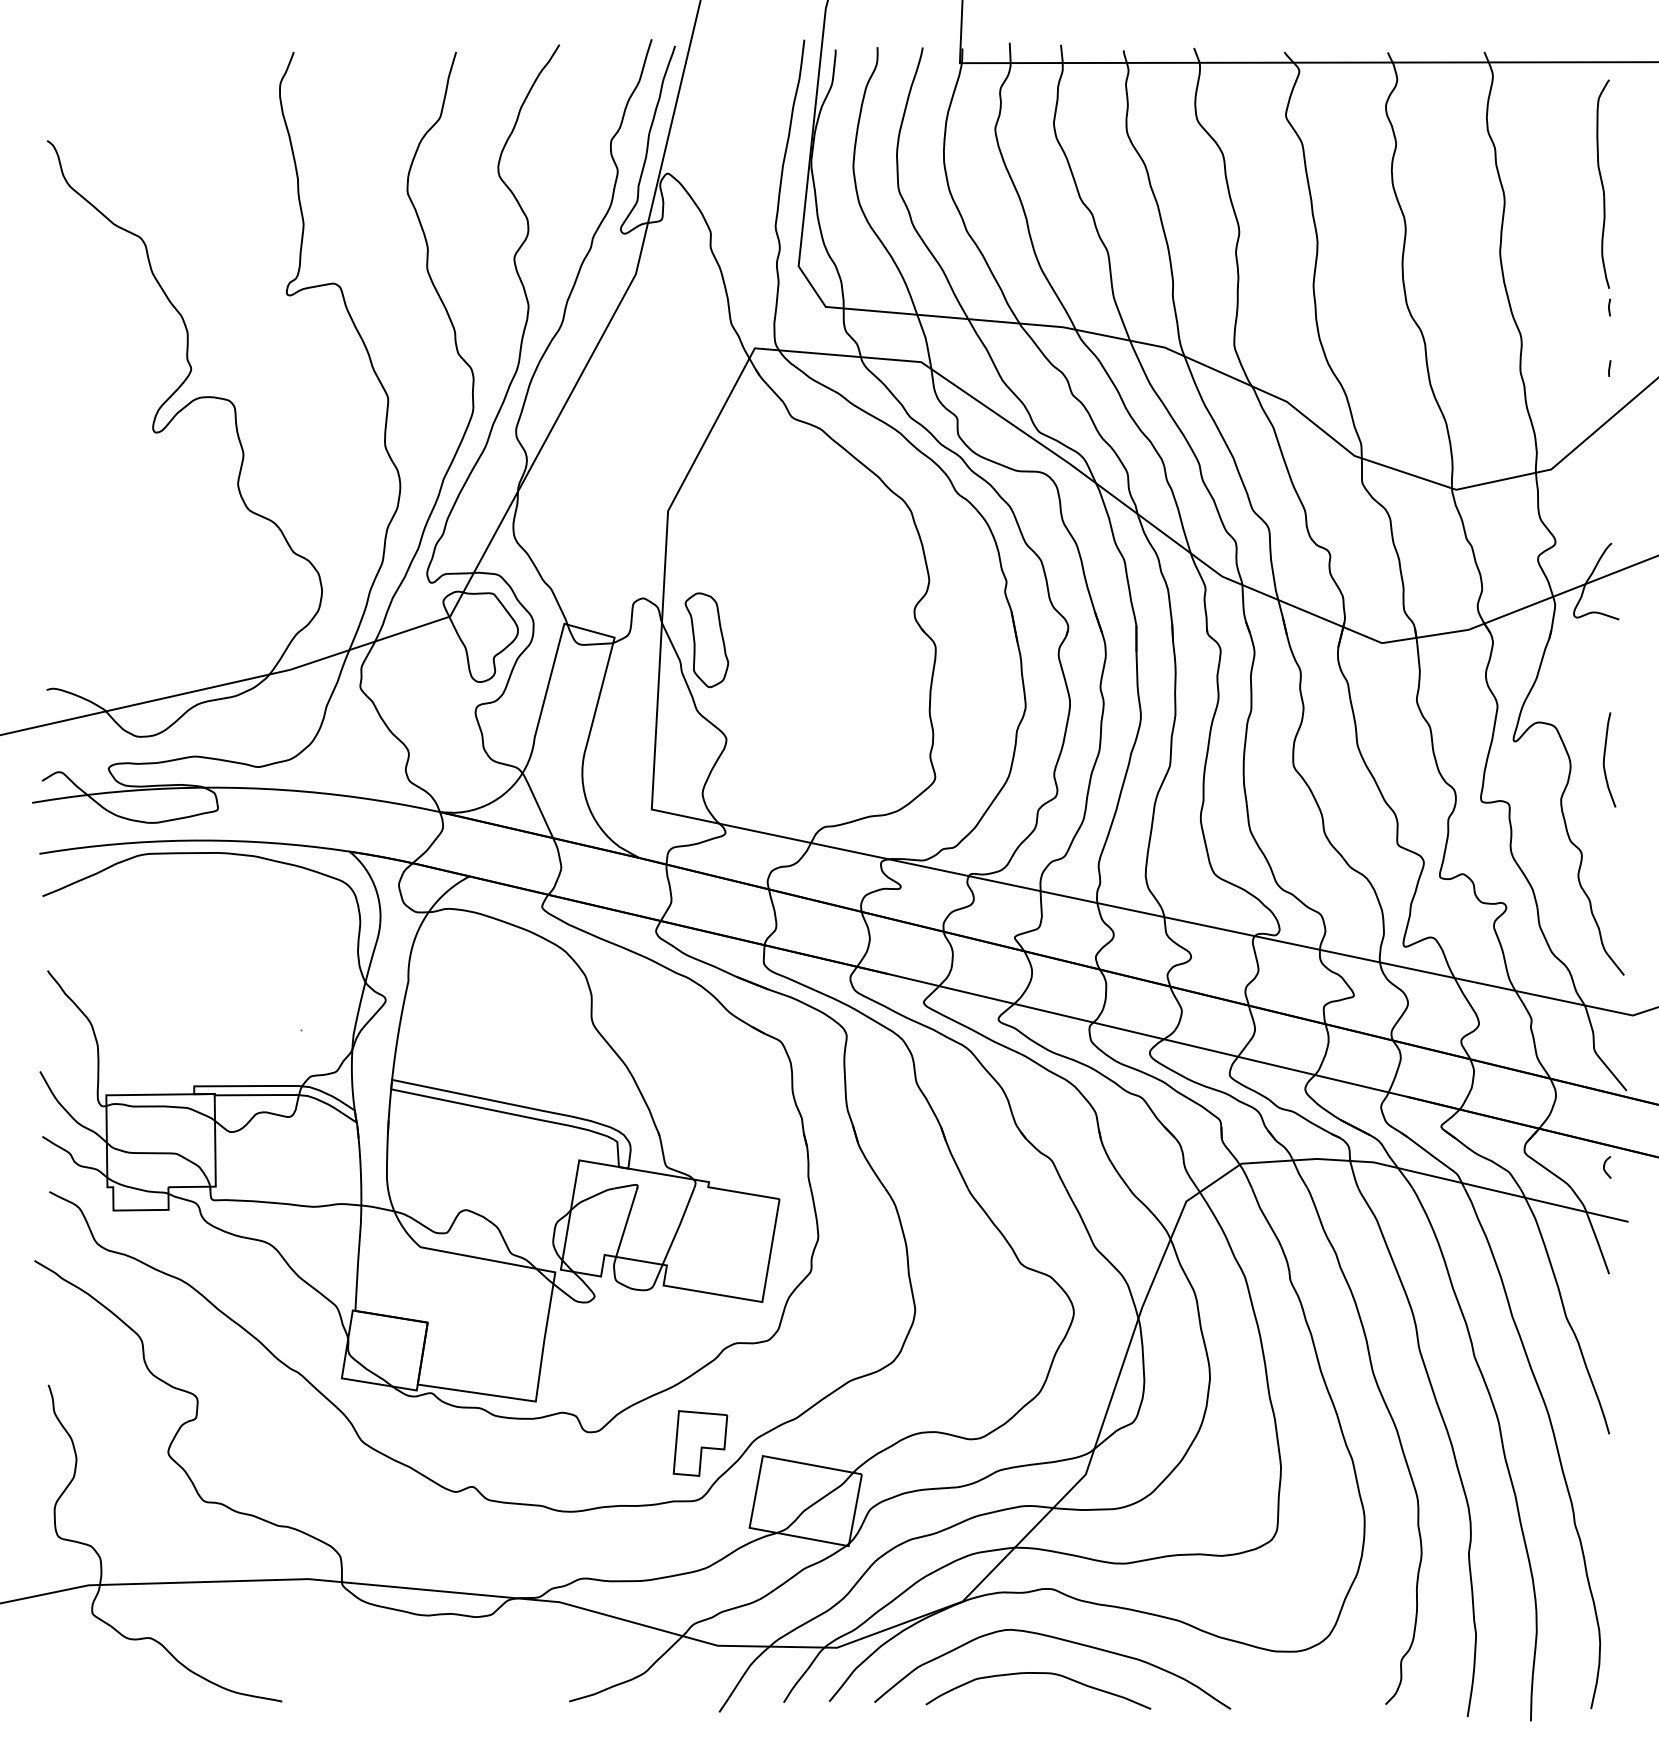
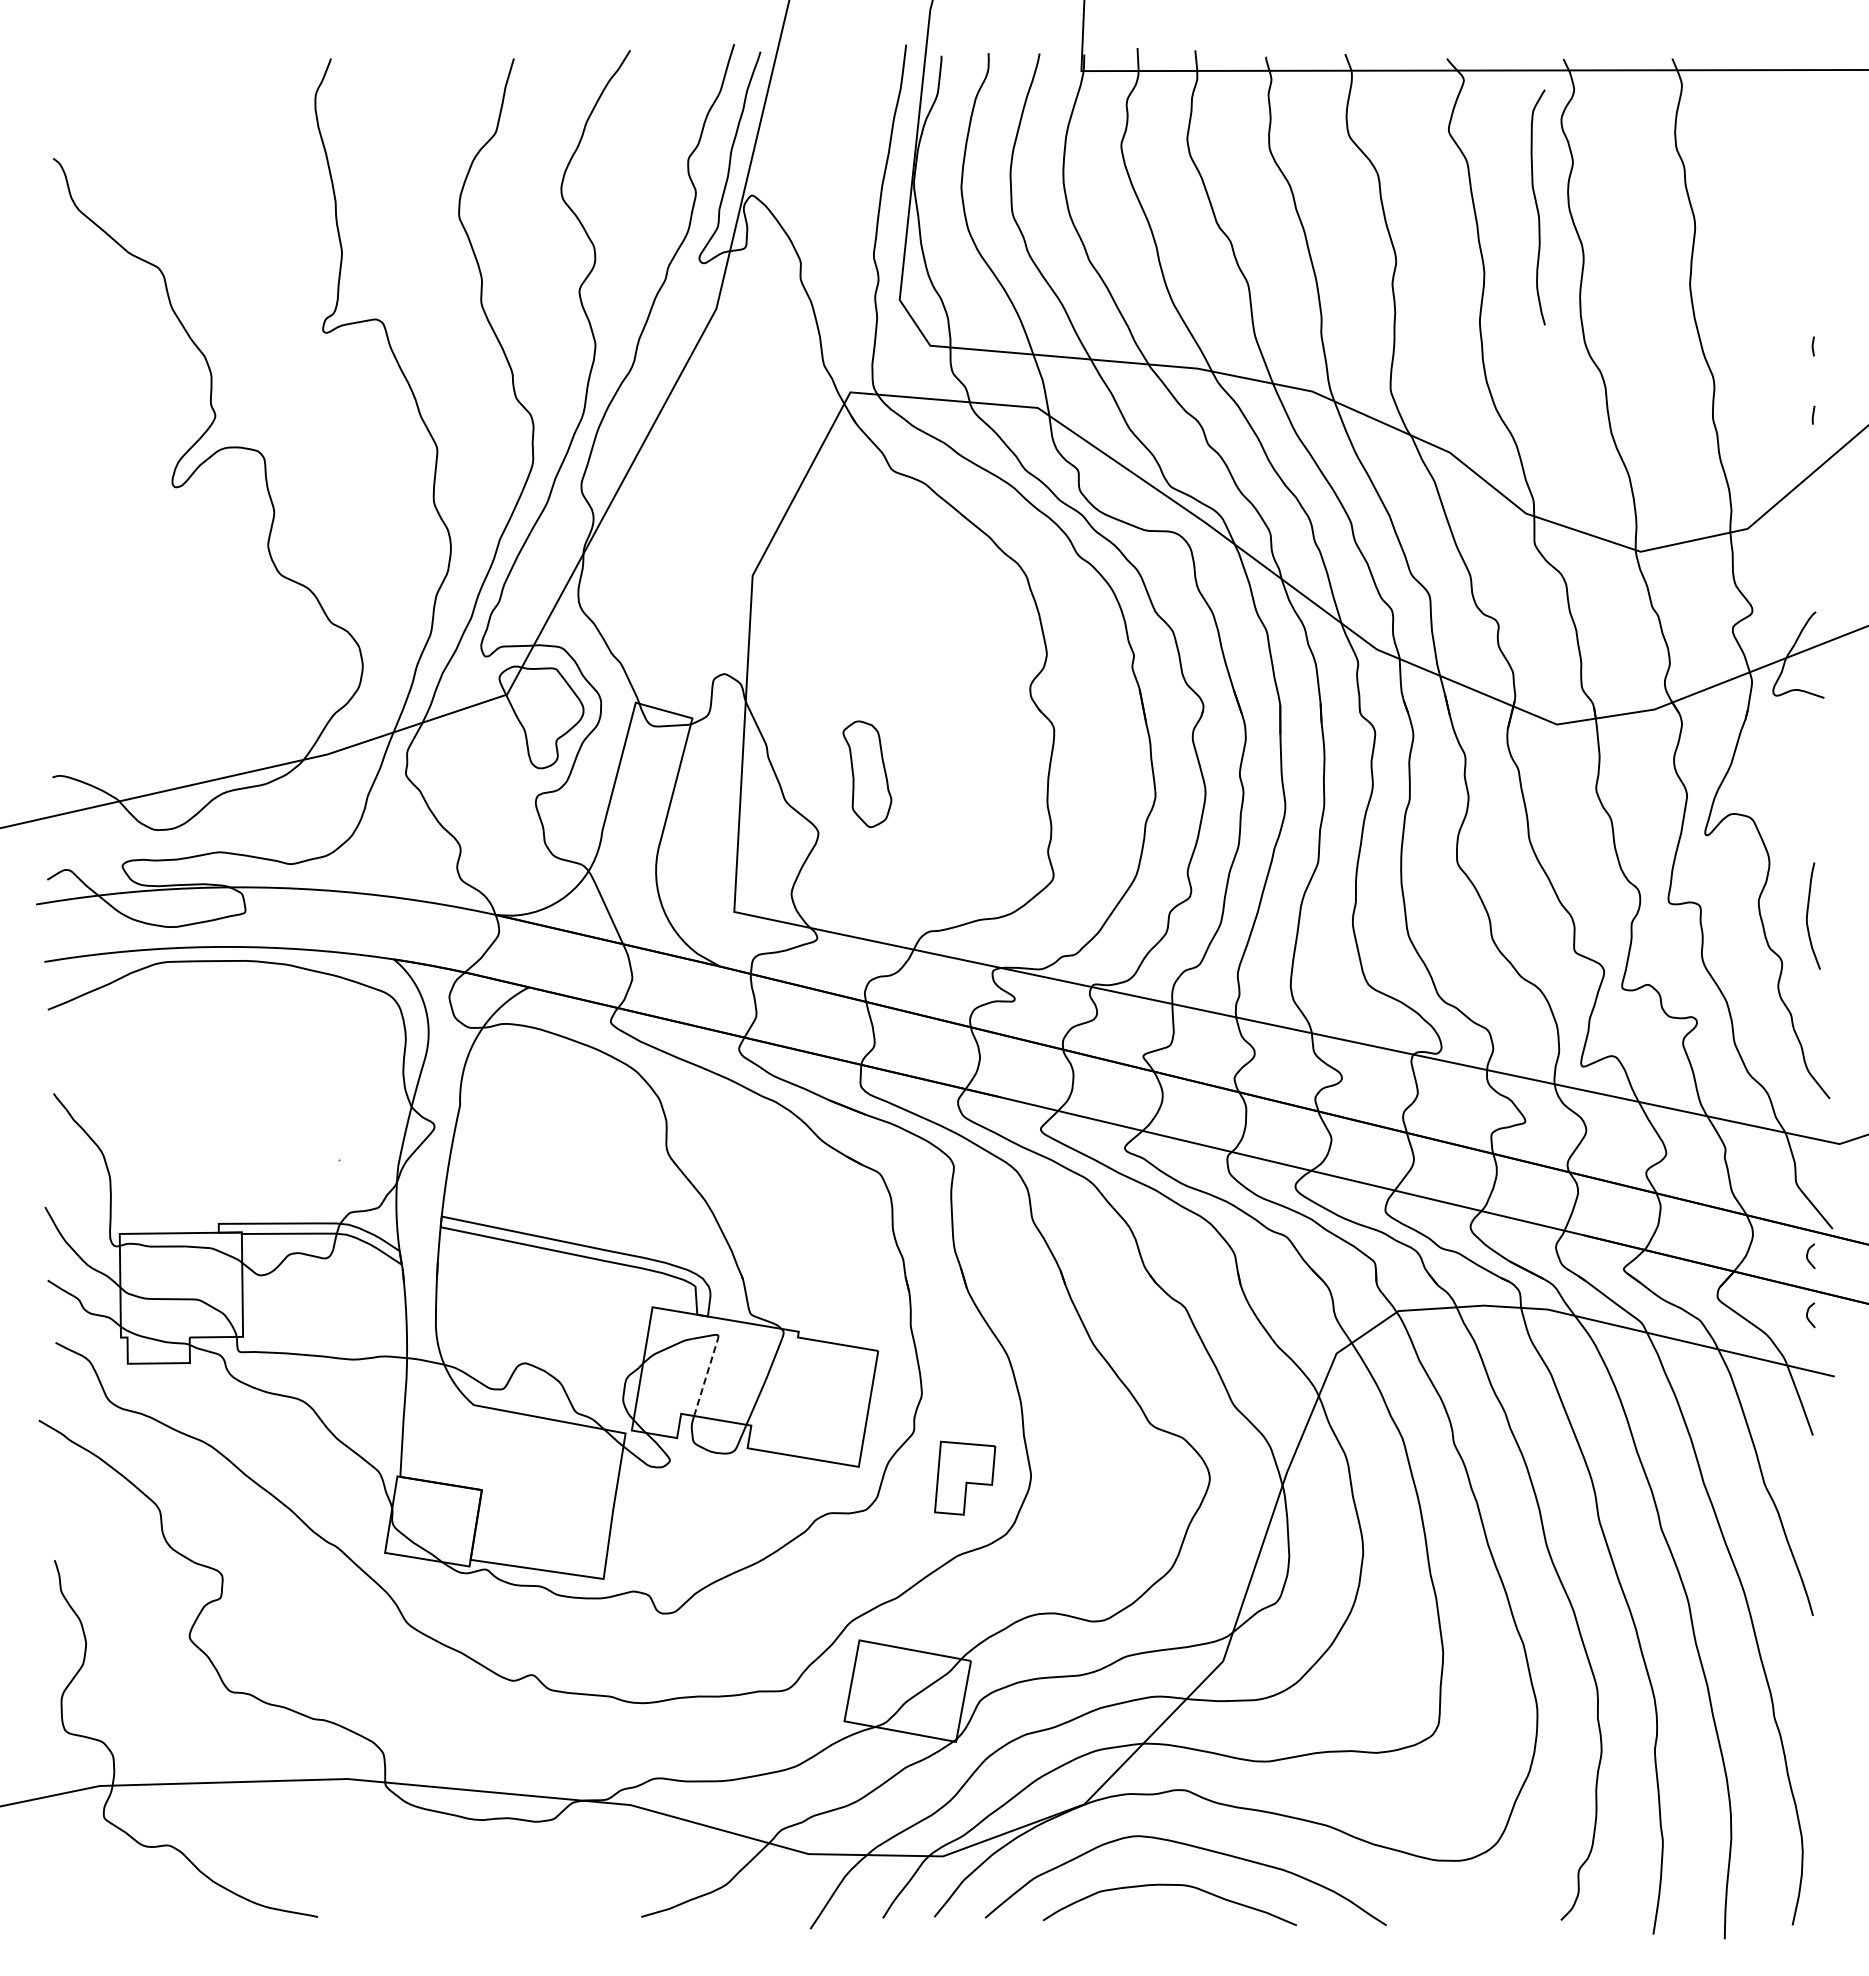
curve: (1602, 184) -> (1537, 207), moved
part: (707, 640) -> (867, 774), moved
curve: (1605, 757) -> (1808, 913), moved
curve: (1605, 1113) -> (1808, 1254), added
line: (627, 1221) -> (706, 1376), solid -> dashed
part: (700, 1442) -> (965, 1477), moved

